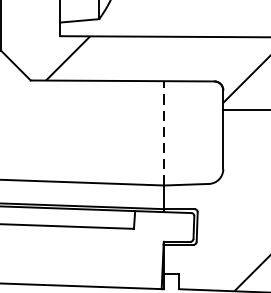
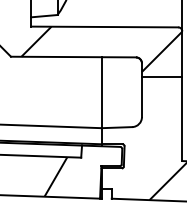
line: (163, 133) -> (101, 92), dashed -> solid
hatch: (96, 256) -> (55, 176), added

